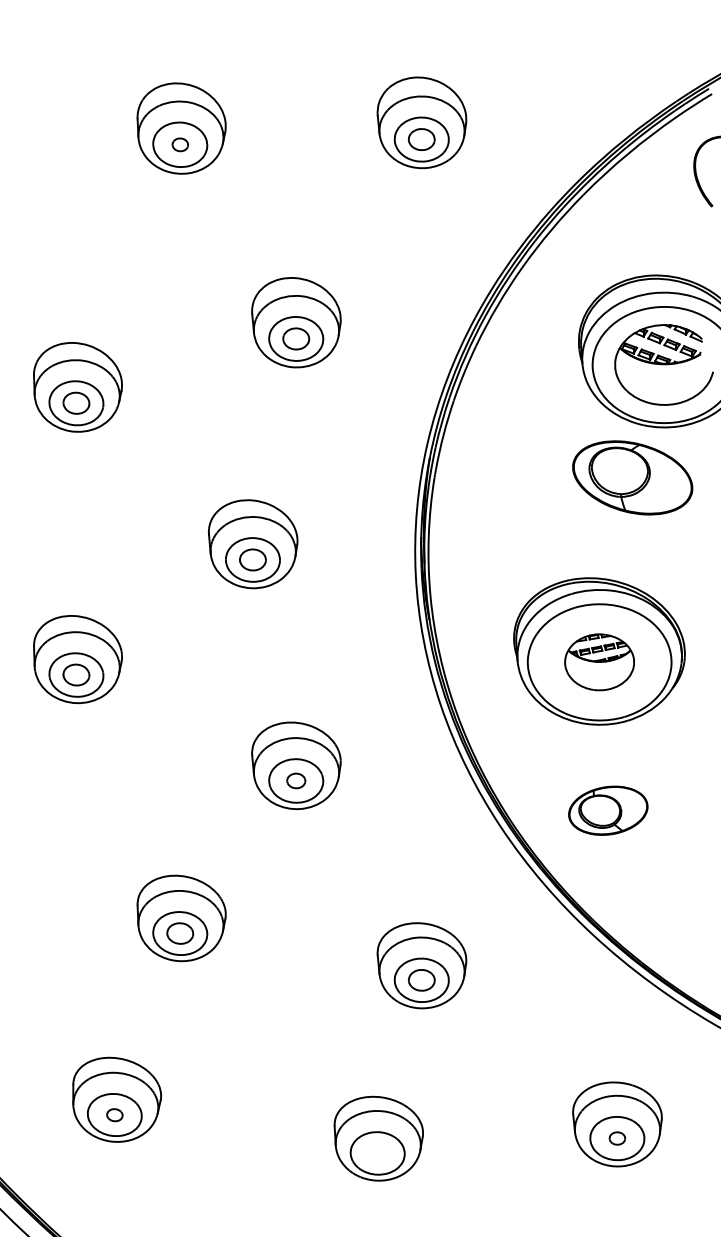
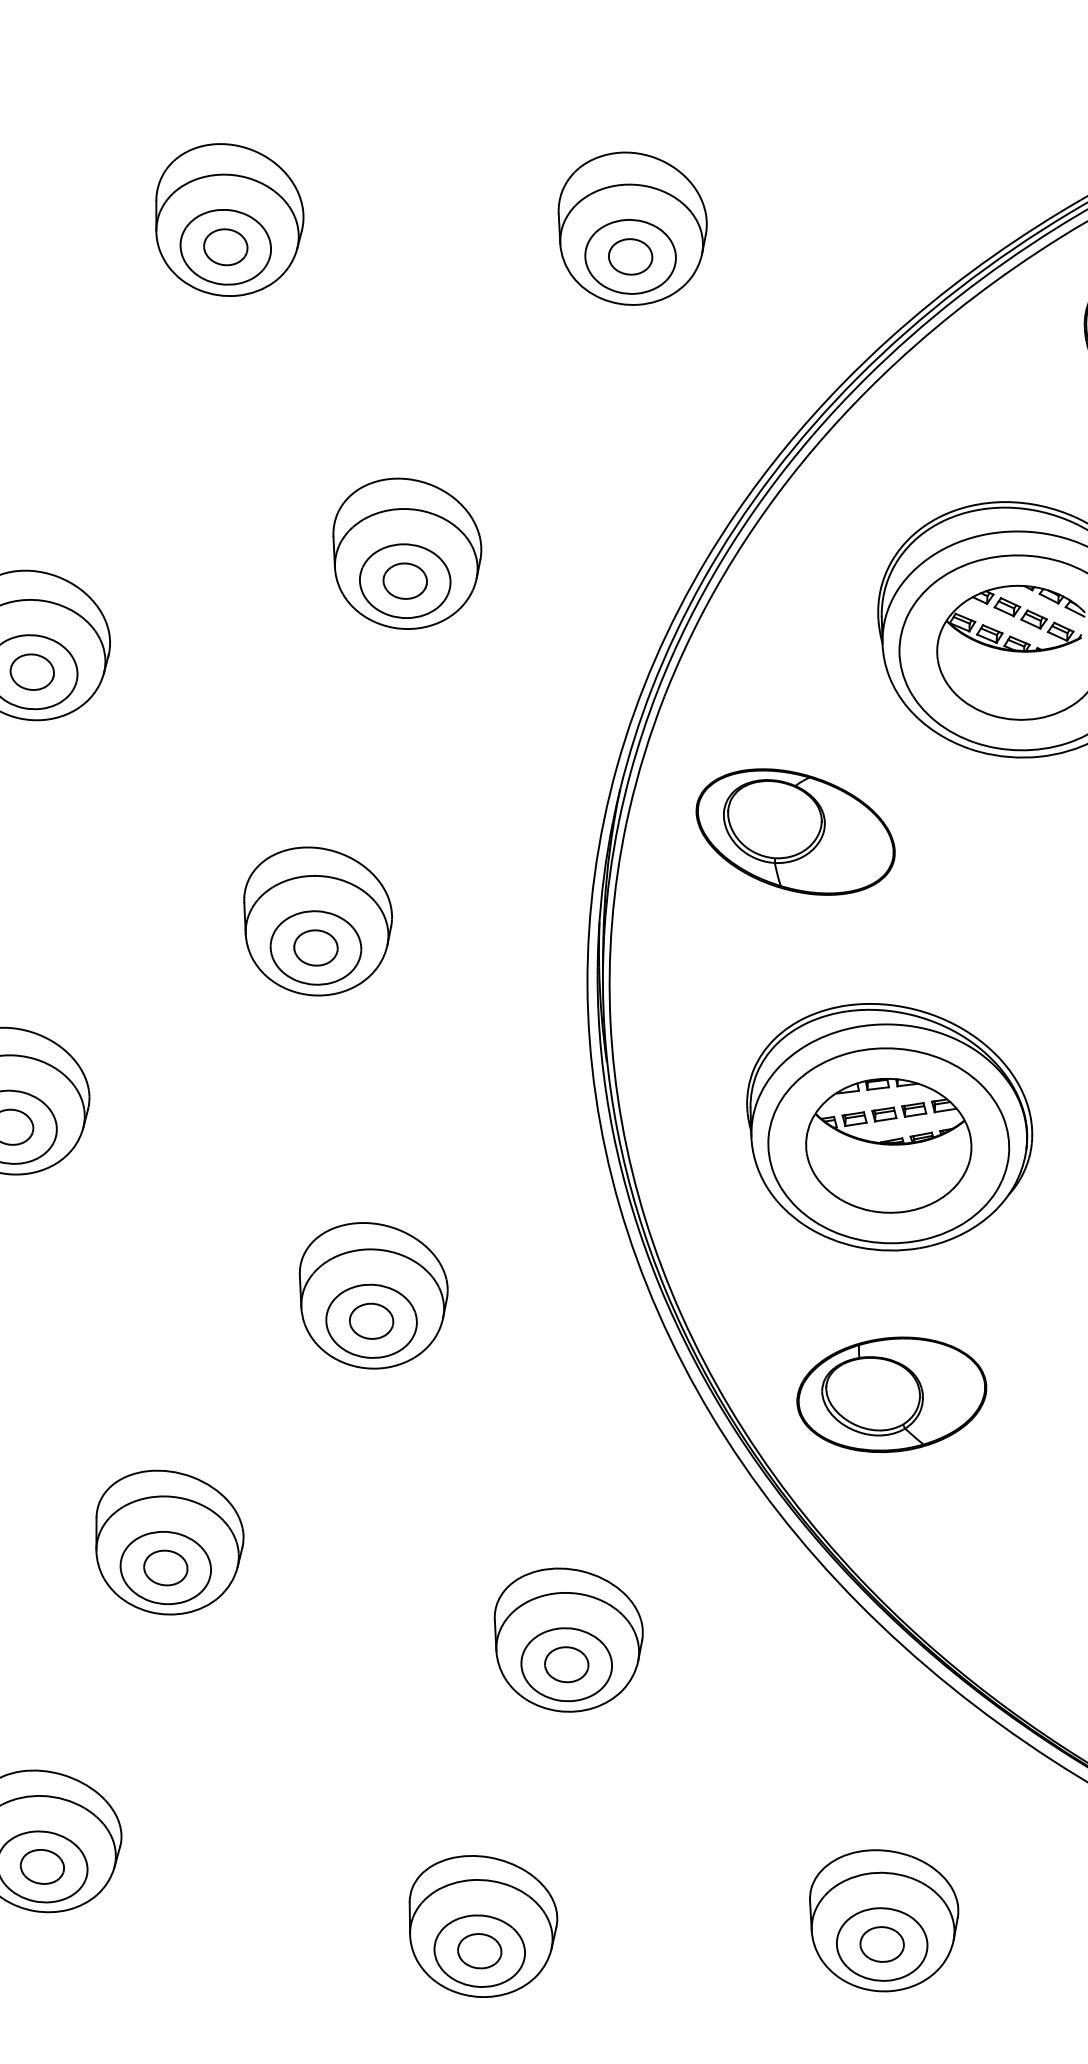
part: (180, 144) -> (226, 246), size x1.67
part: (632, 477) -> (795, 831), moved
part: (599, 662) -> (888, 1146), size x1.43
part: (296, 780) -> (372, 1320), size x1.43
part: (608, 810) -> (892, 1394), size x1.43
part: (114, 1115) -> (41, 1867), size x1.67
part: (617, 1138) -> (882, 1944), size x1.67
part: (377, 1153) -> (479, 1951), added

